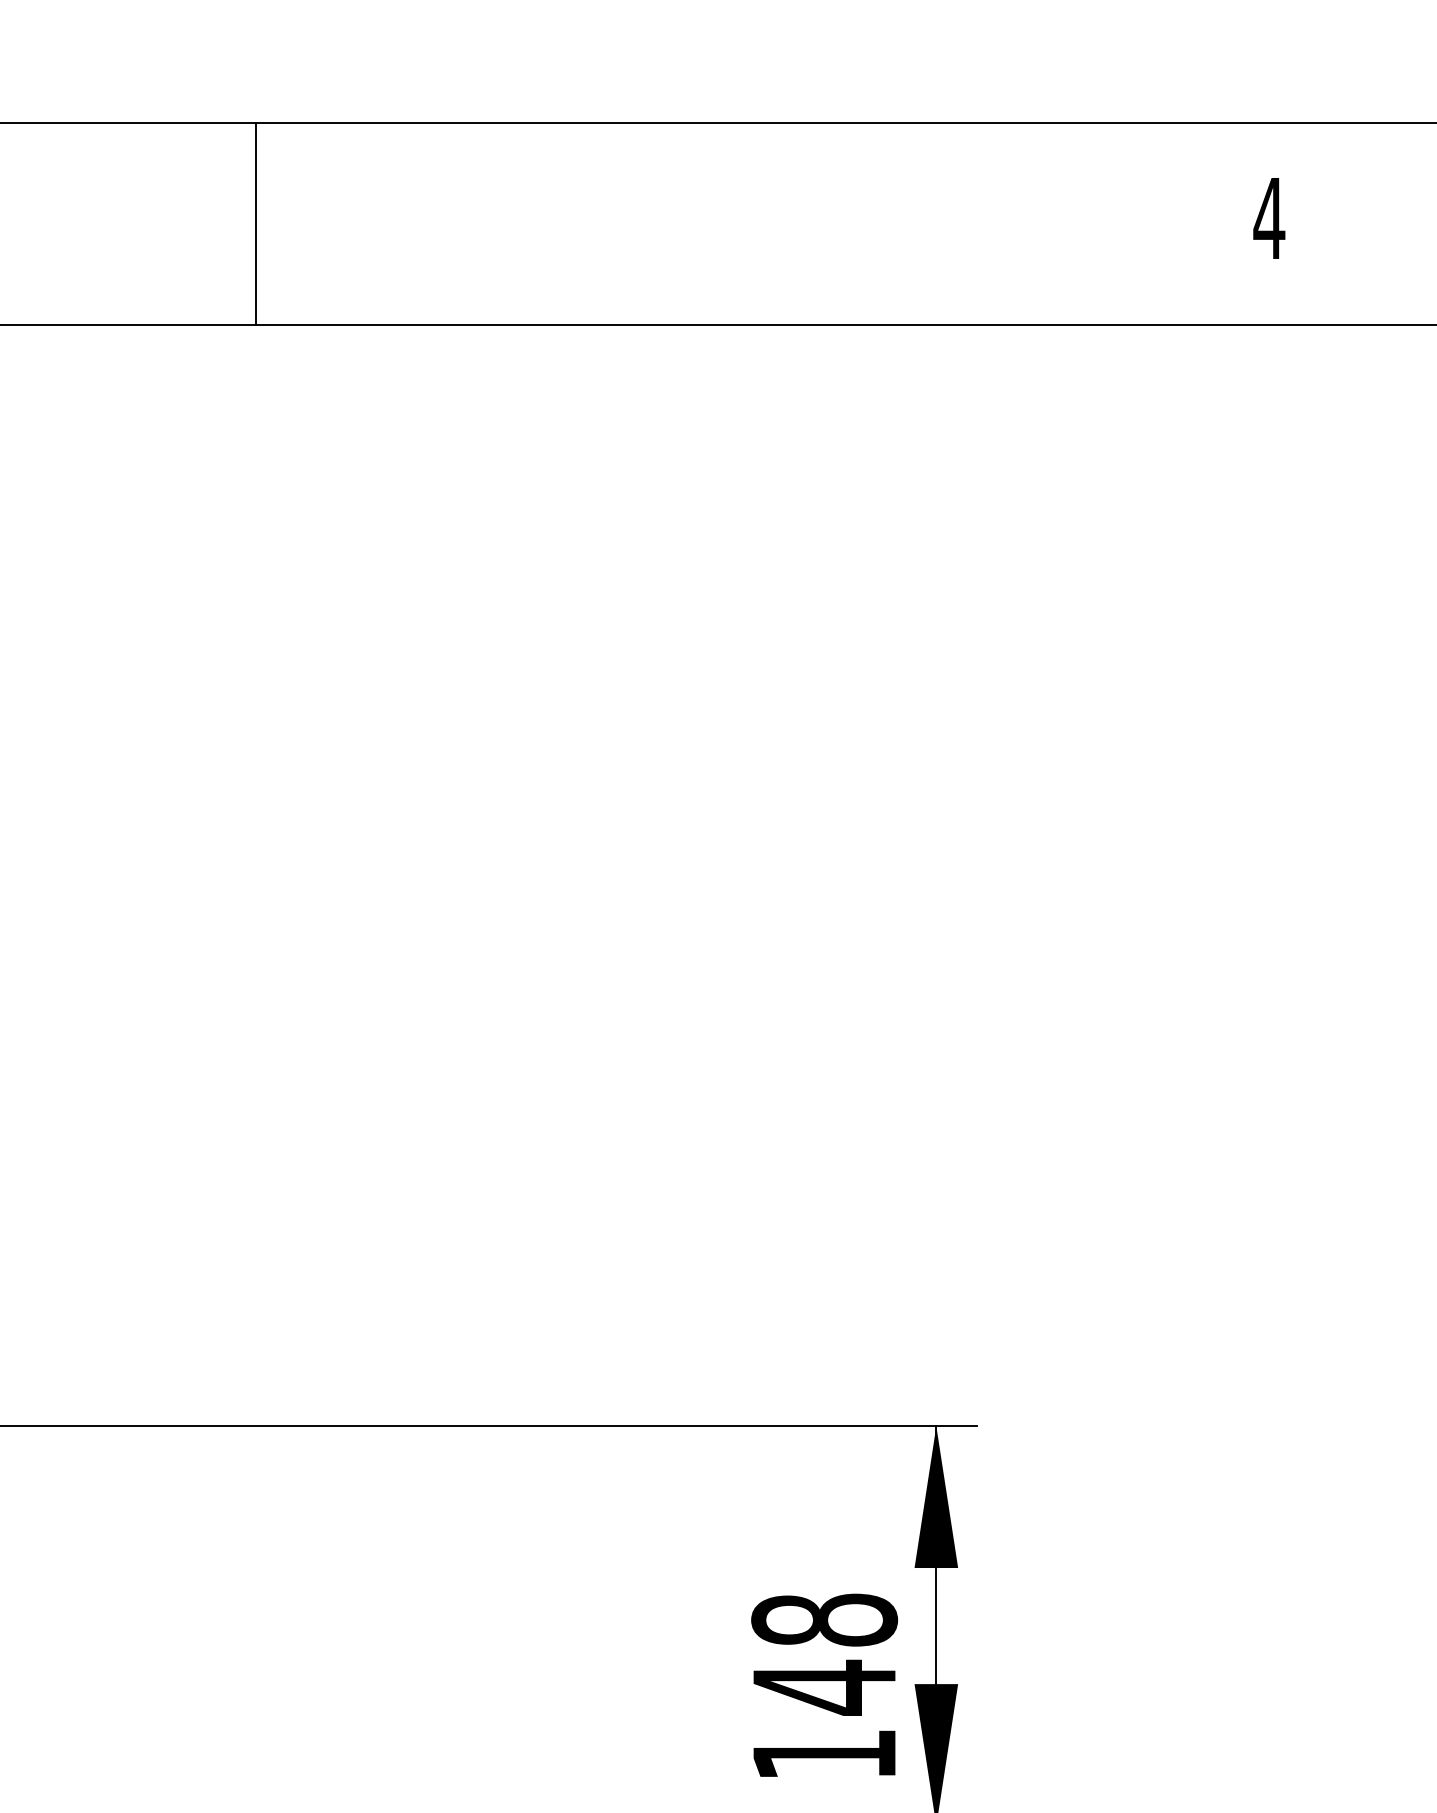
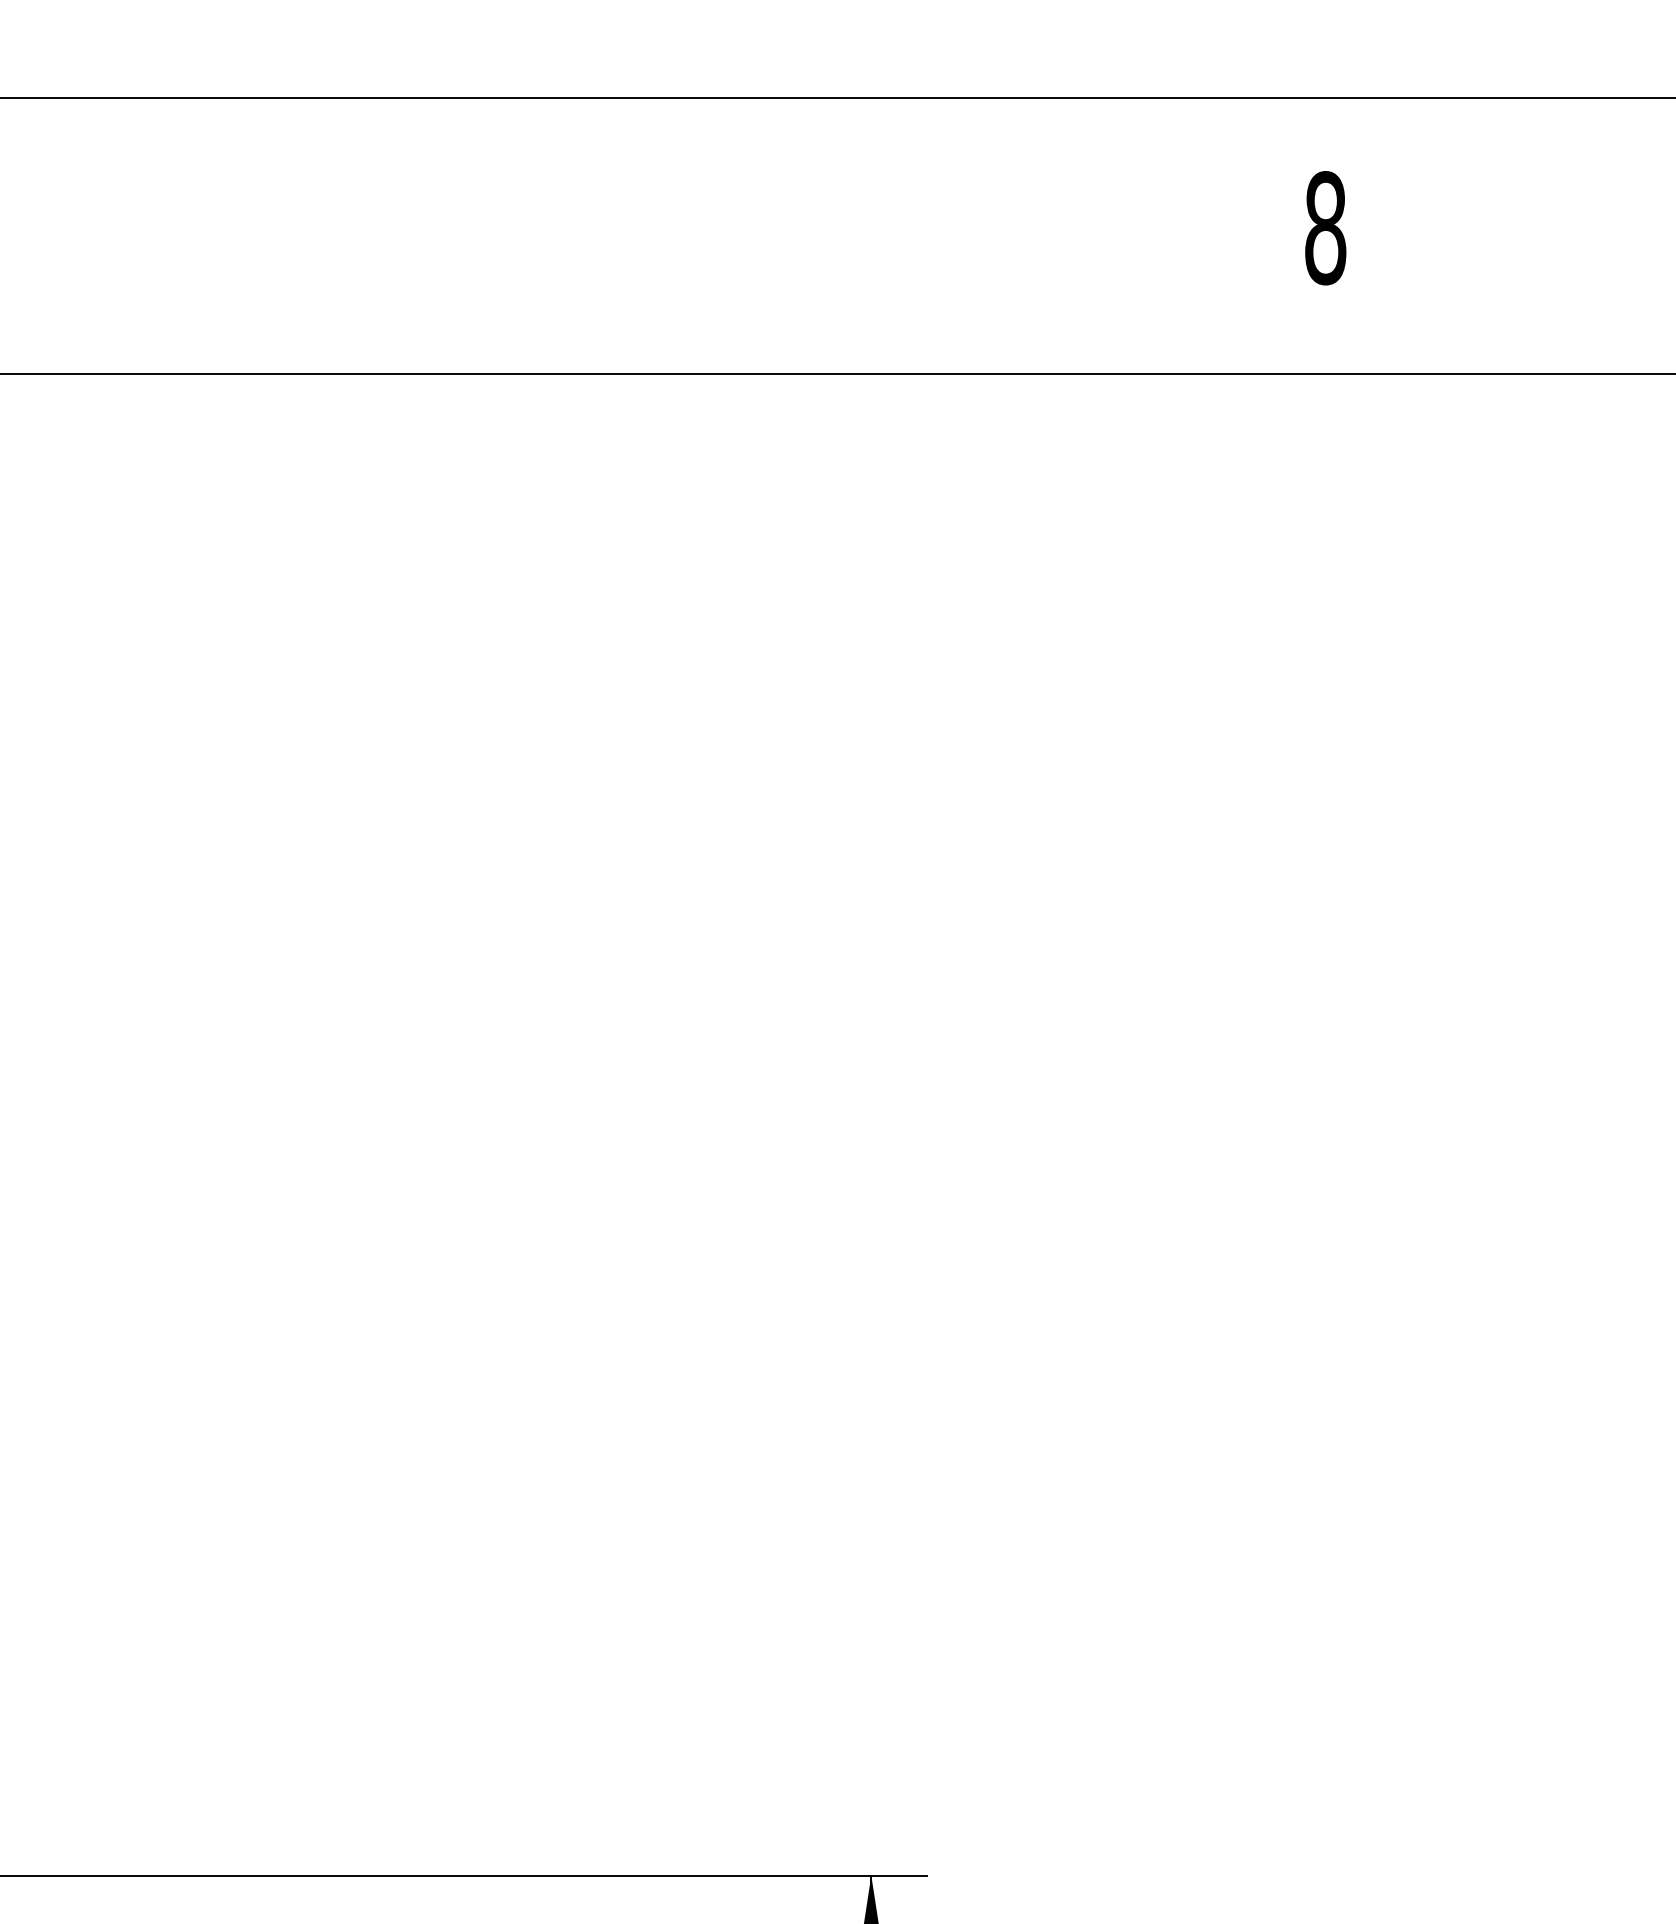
text: (1269, 218) -> (1325, 228), 4 -> 8

